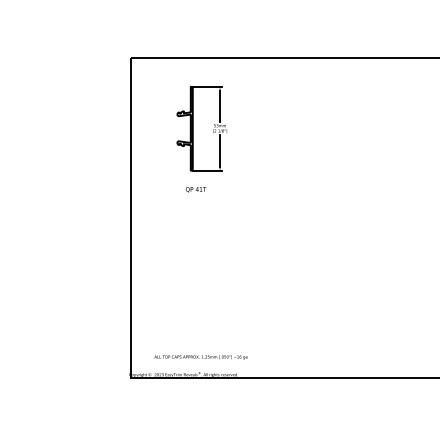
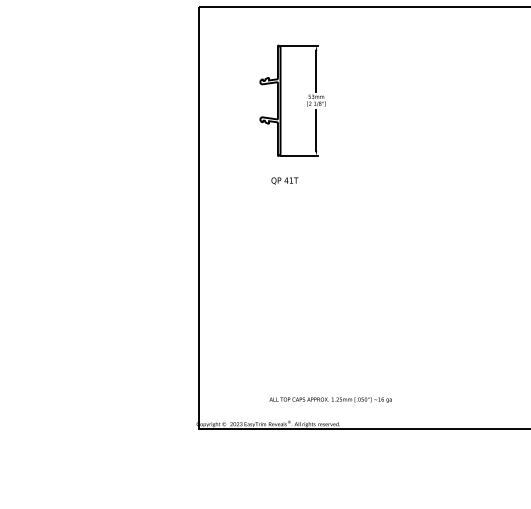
text: (200, 273) -> (330, 289), moved

